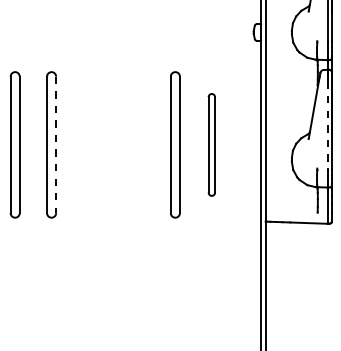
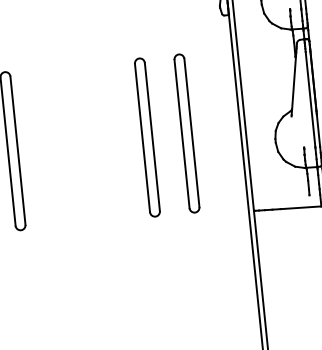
line: (327, 125) -> (310, 99), dashed -> solid
part: (211, 144) -> (186, 133), size x1.43
line: (56, 145) -> (18, 151), dashed -> solid

